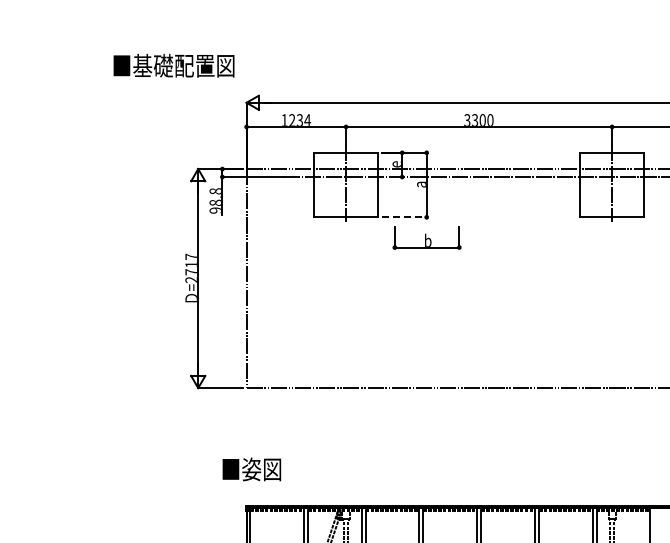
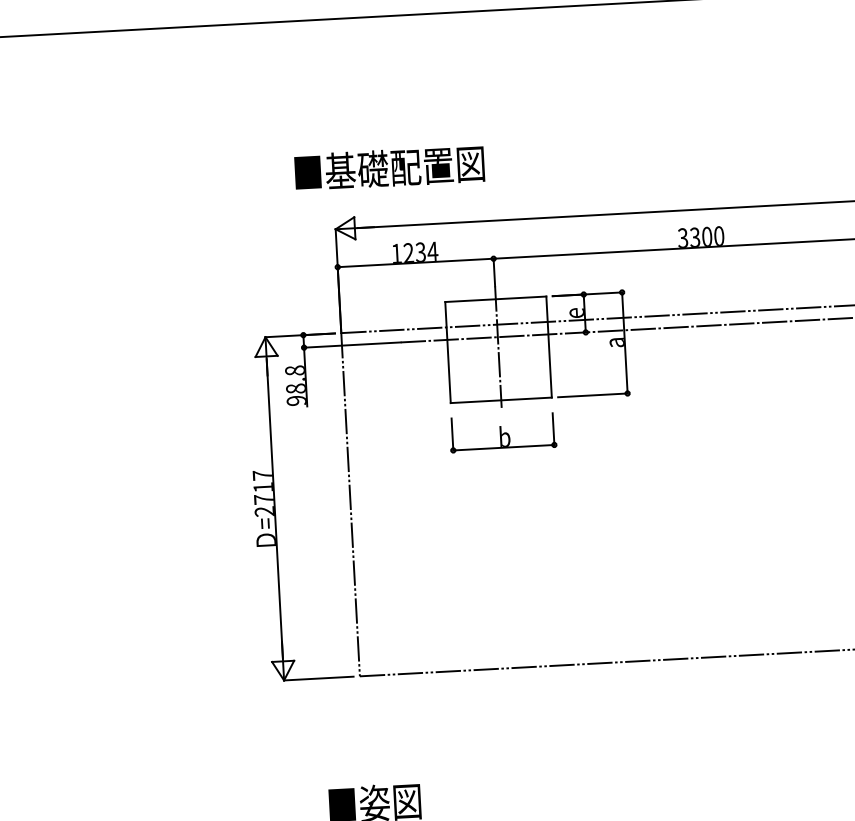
text: (173, 65) -> (388, 167), moved
line: (405, 217) -> (594, 395), dashed -> solid
part: (426, 237) -> (502, 431), moved

